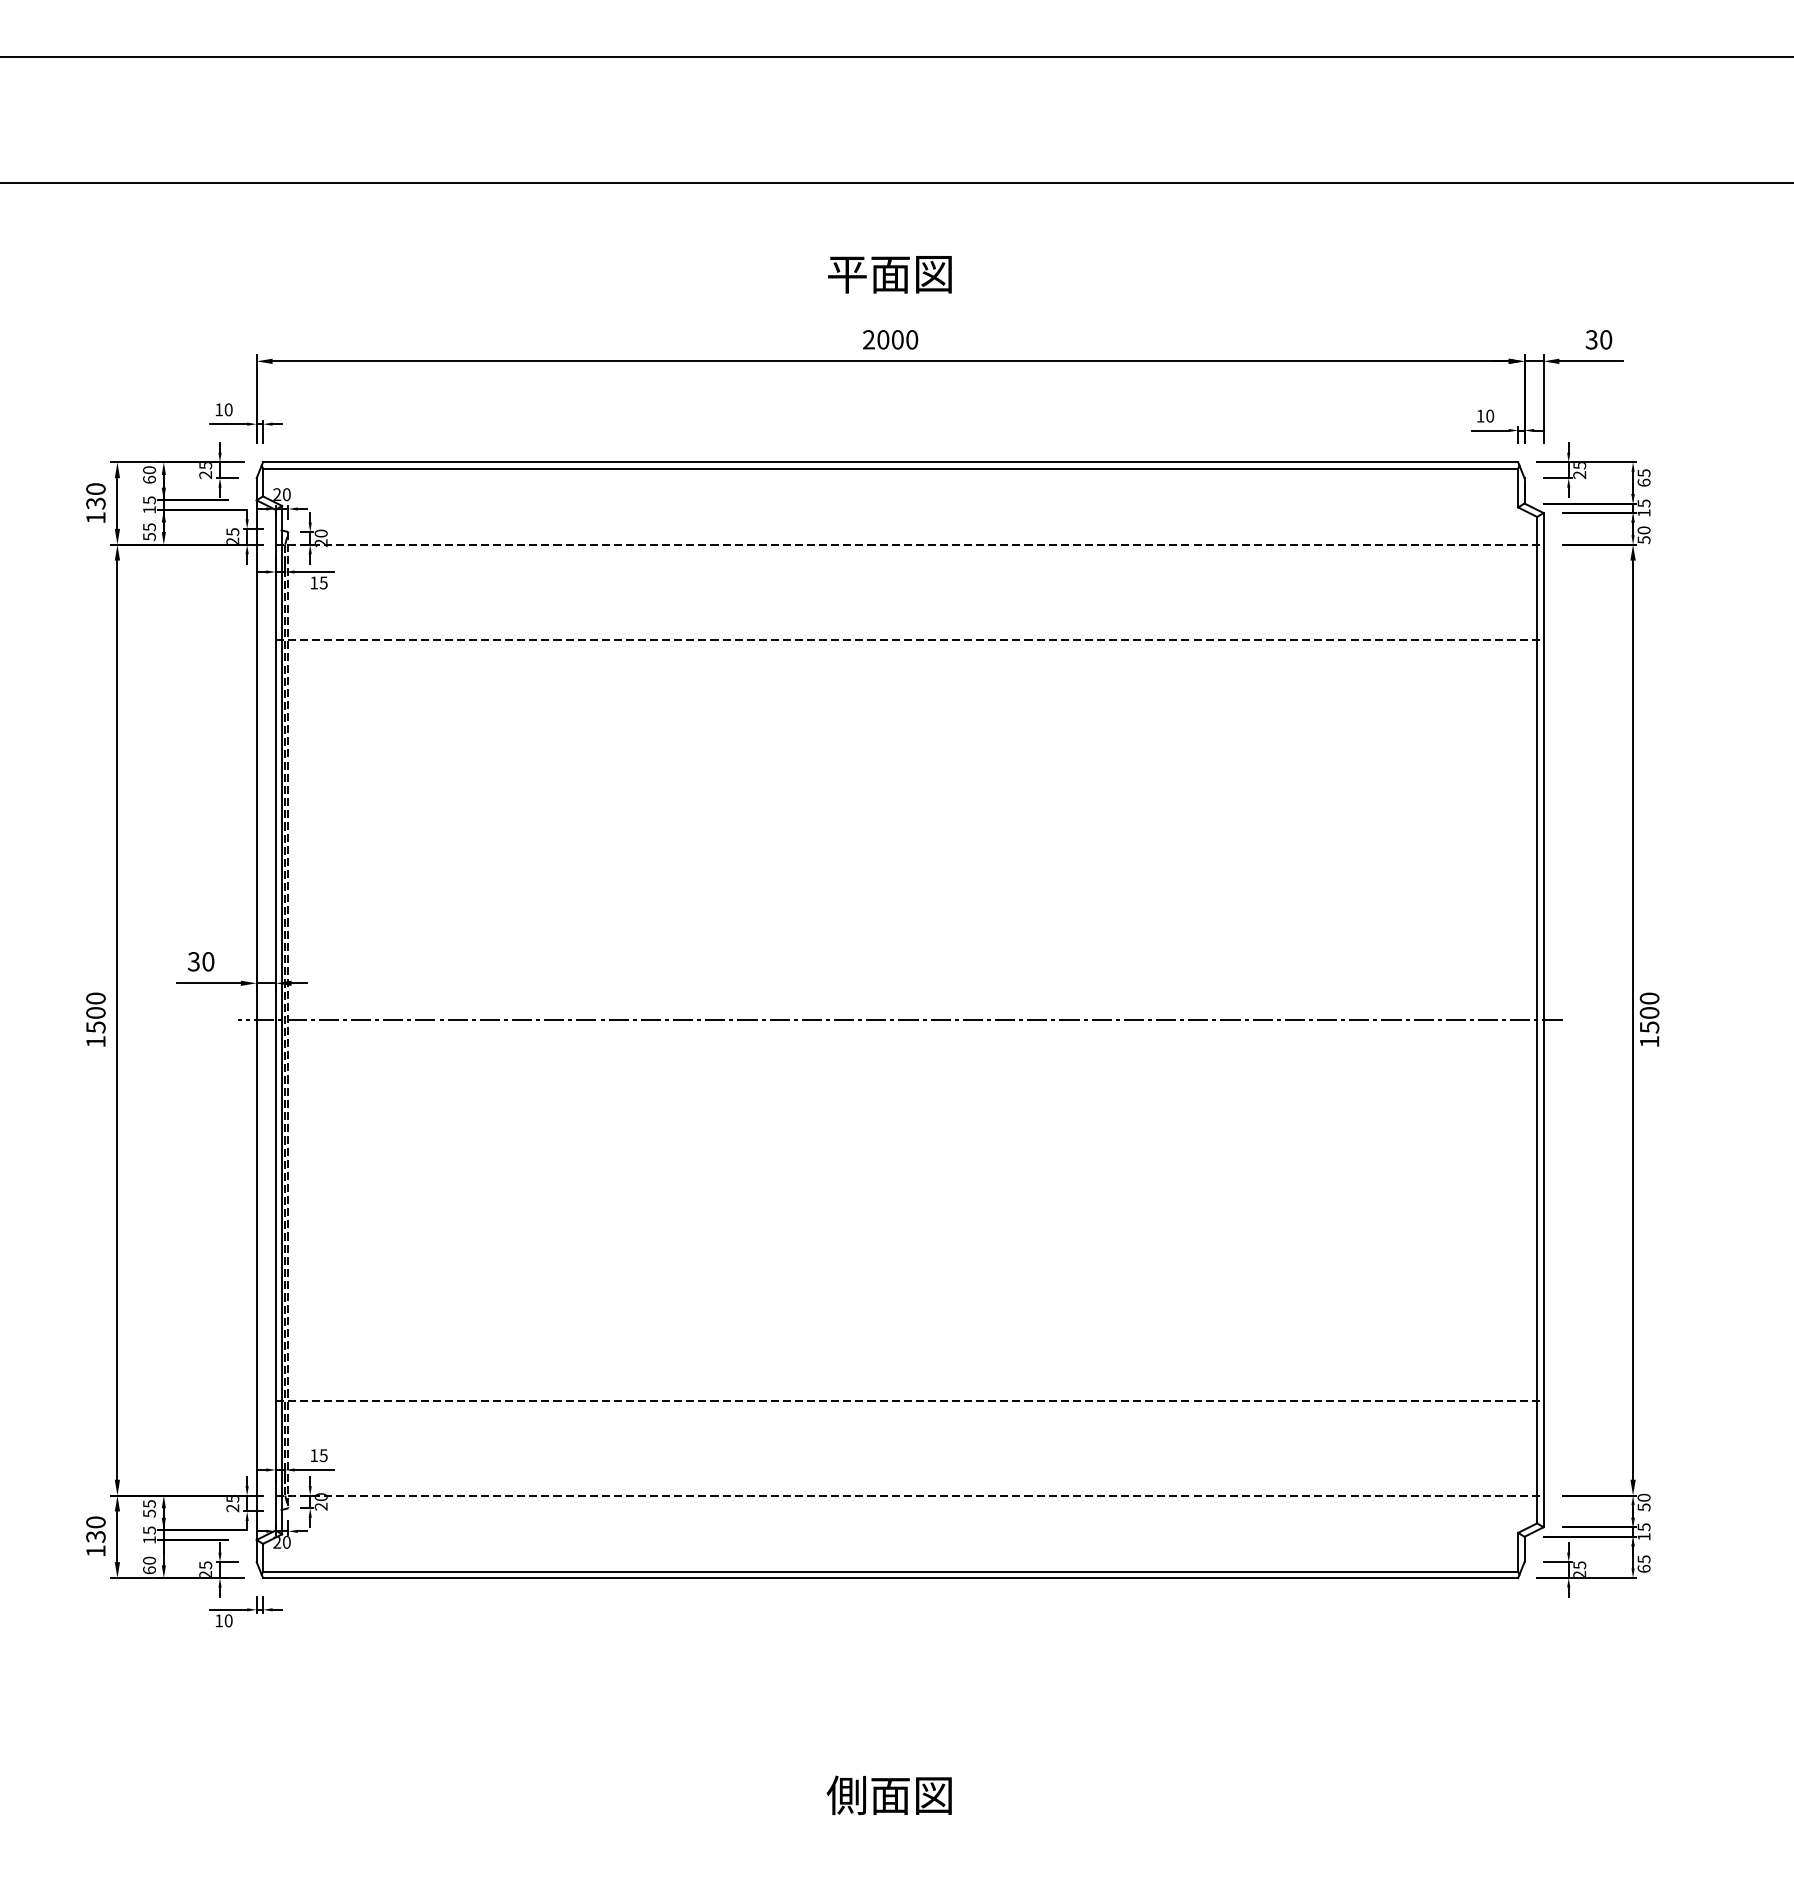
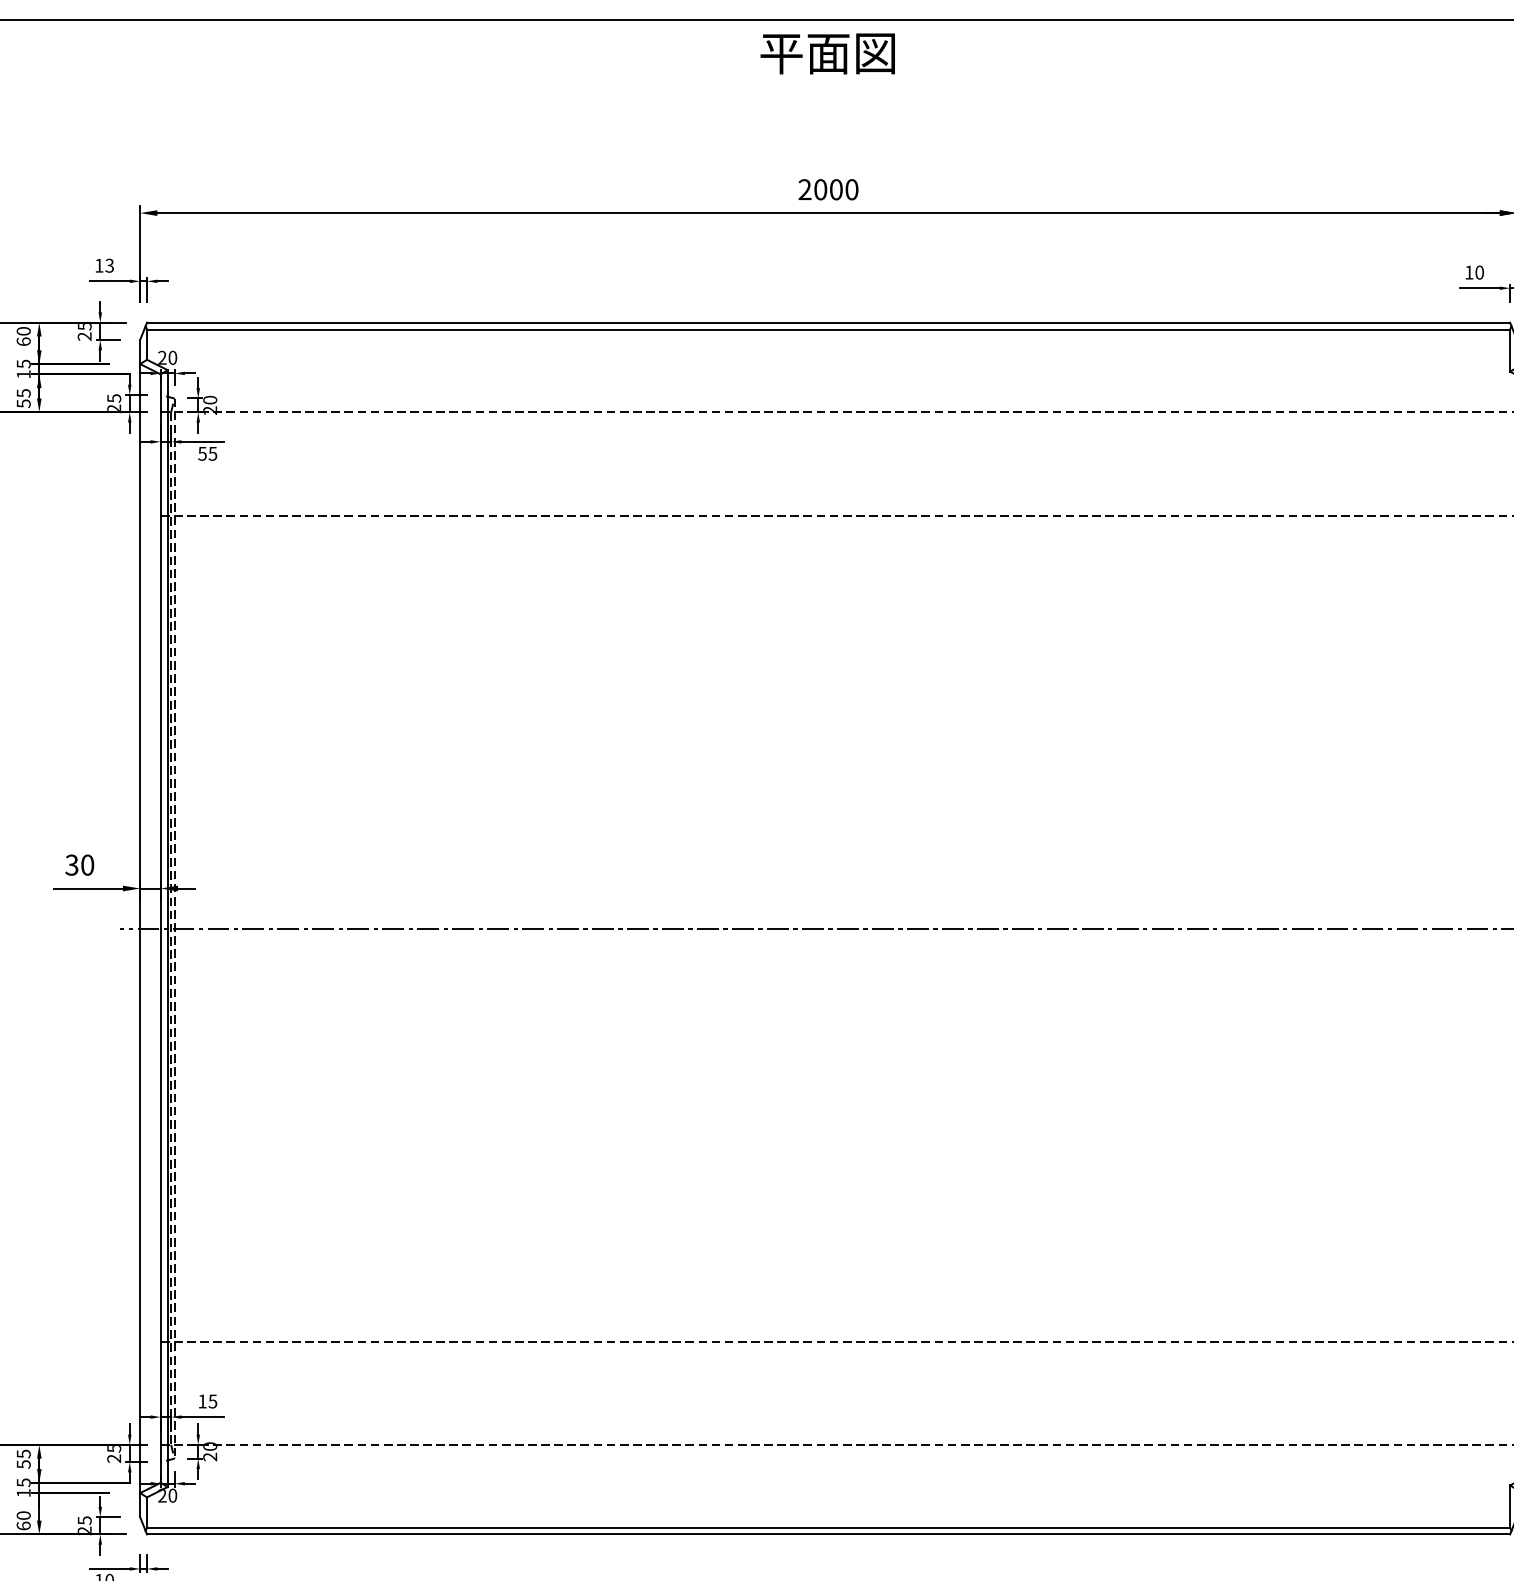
text: (889, 274) -> (827, 53), moved
text: (228, 409) -> (109, 265), 10 -> 13
text: (314, 582) -> (202, 453), 15 -> 55

